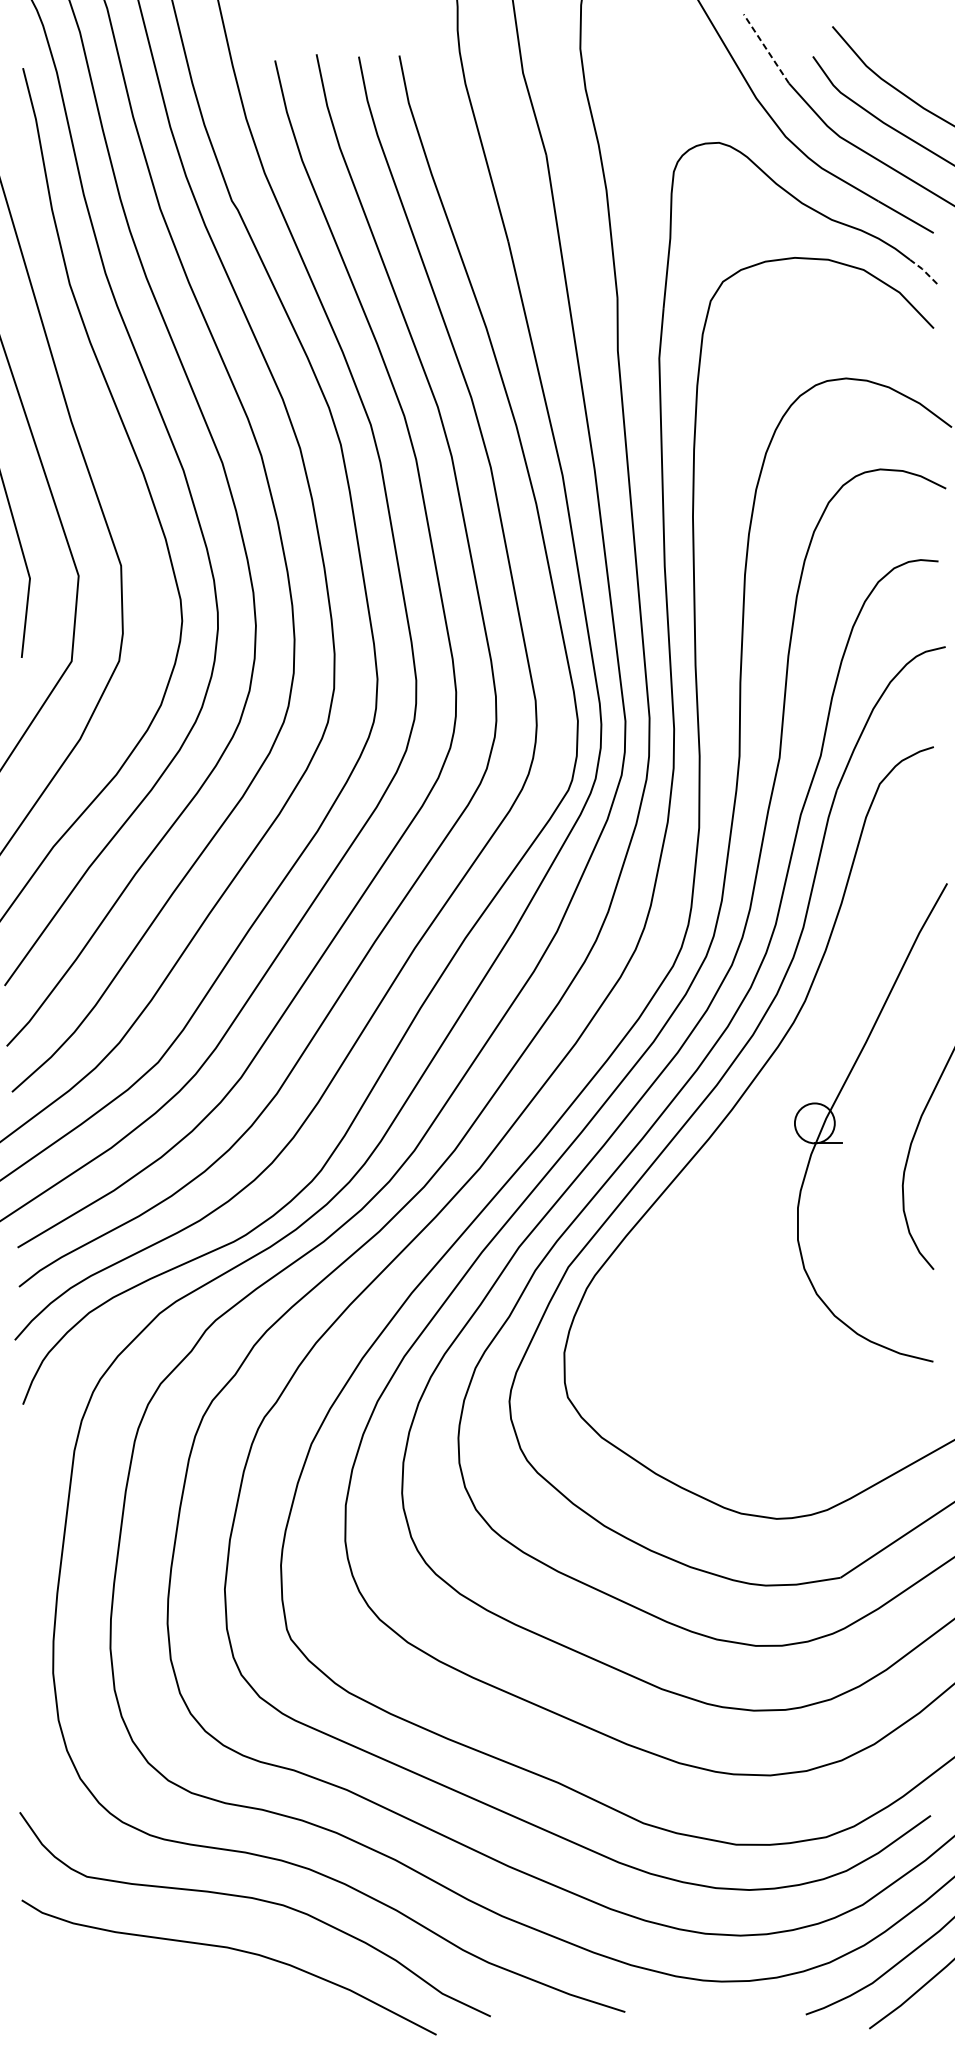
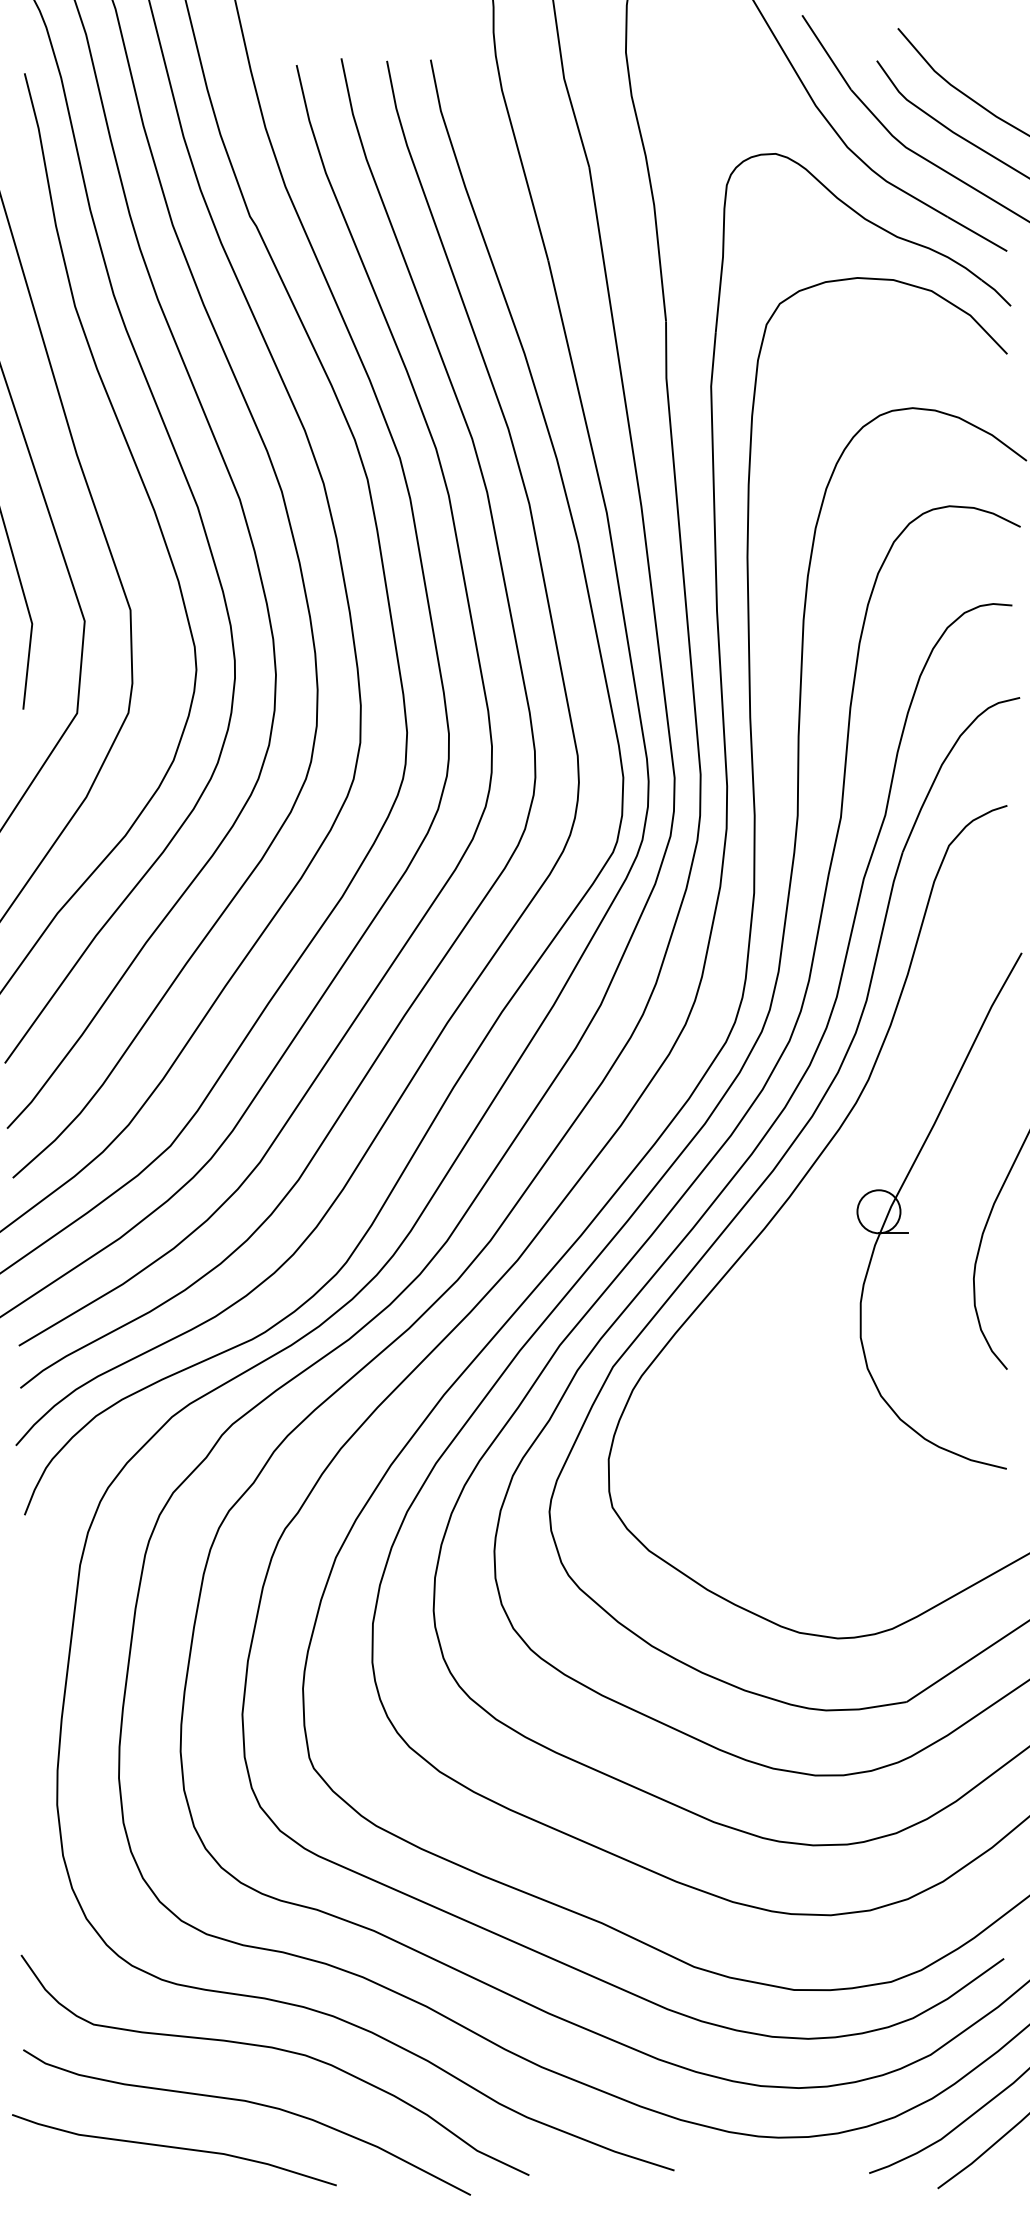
line: (766, 48) -> (826, 52), dashed -> solid
line: (923, 270) -> (996, 291), dashed -> solid
curve: (161, 1991) -> (174, 2148), added

